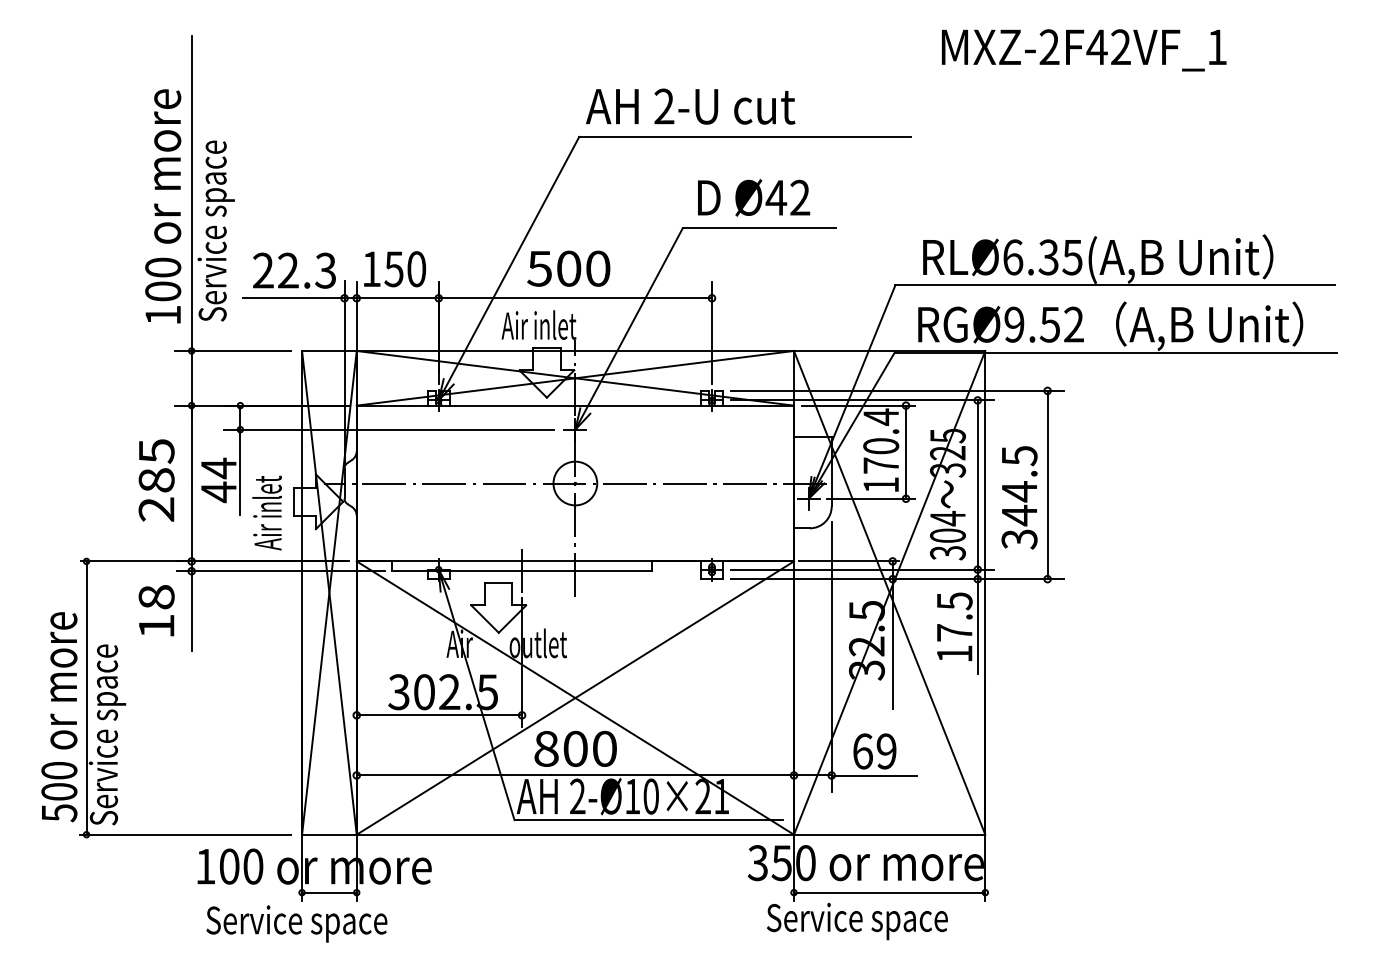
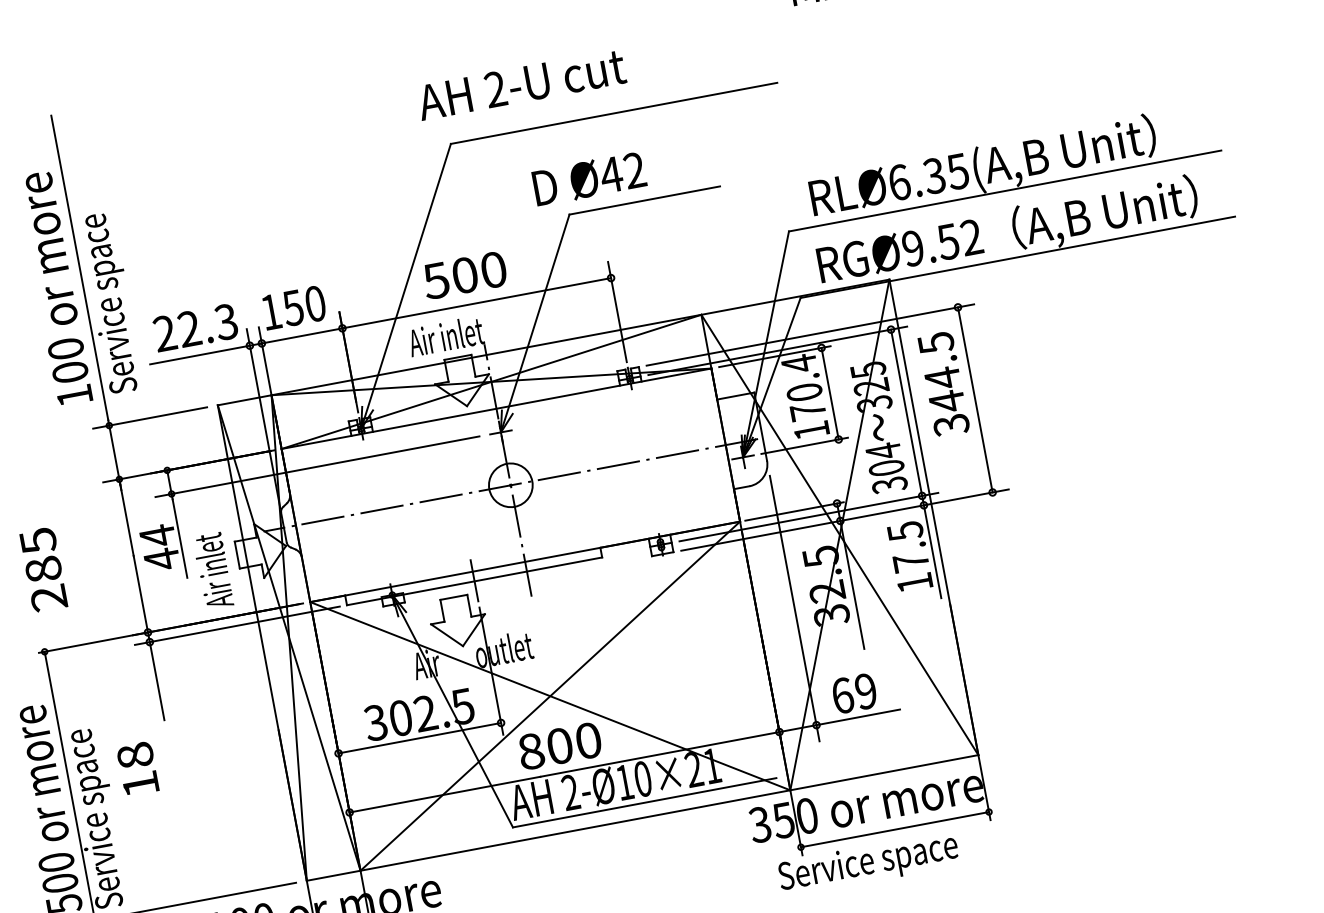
text: (690, 106) -> (521, 84), moved
text: (754, 197) -> (589, 178), moved
text: (156, 480) -> (43, 569), moved
text: (1019, 497) -> (943, 383), moved
text: (156, 610) -> (137, 768), moved

